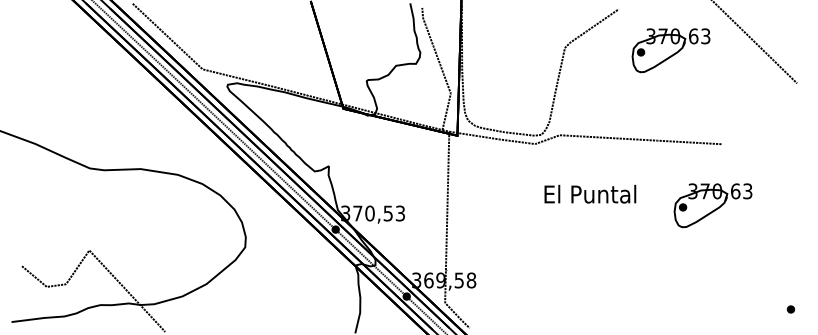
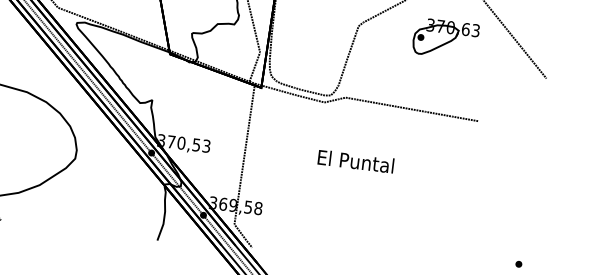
text: (590, 193) -> (356, 161), moved
part: (712, 205) -> (464, 170), removed

